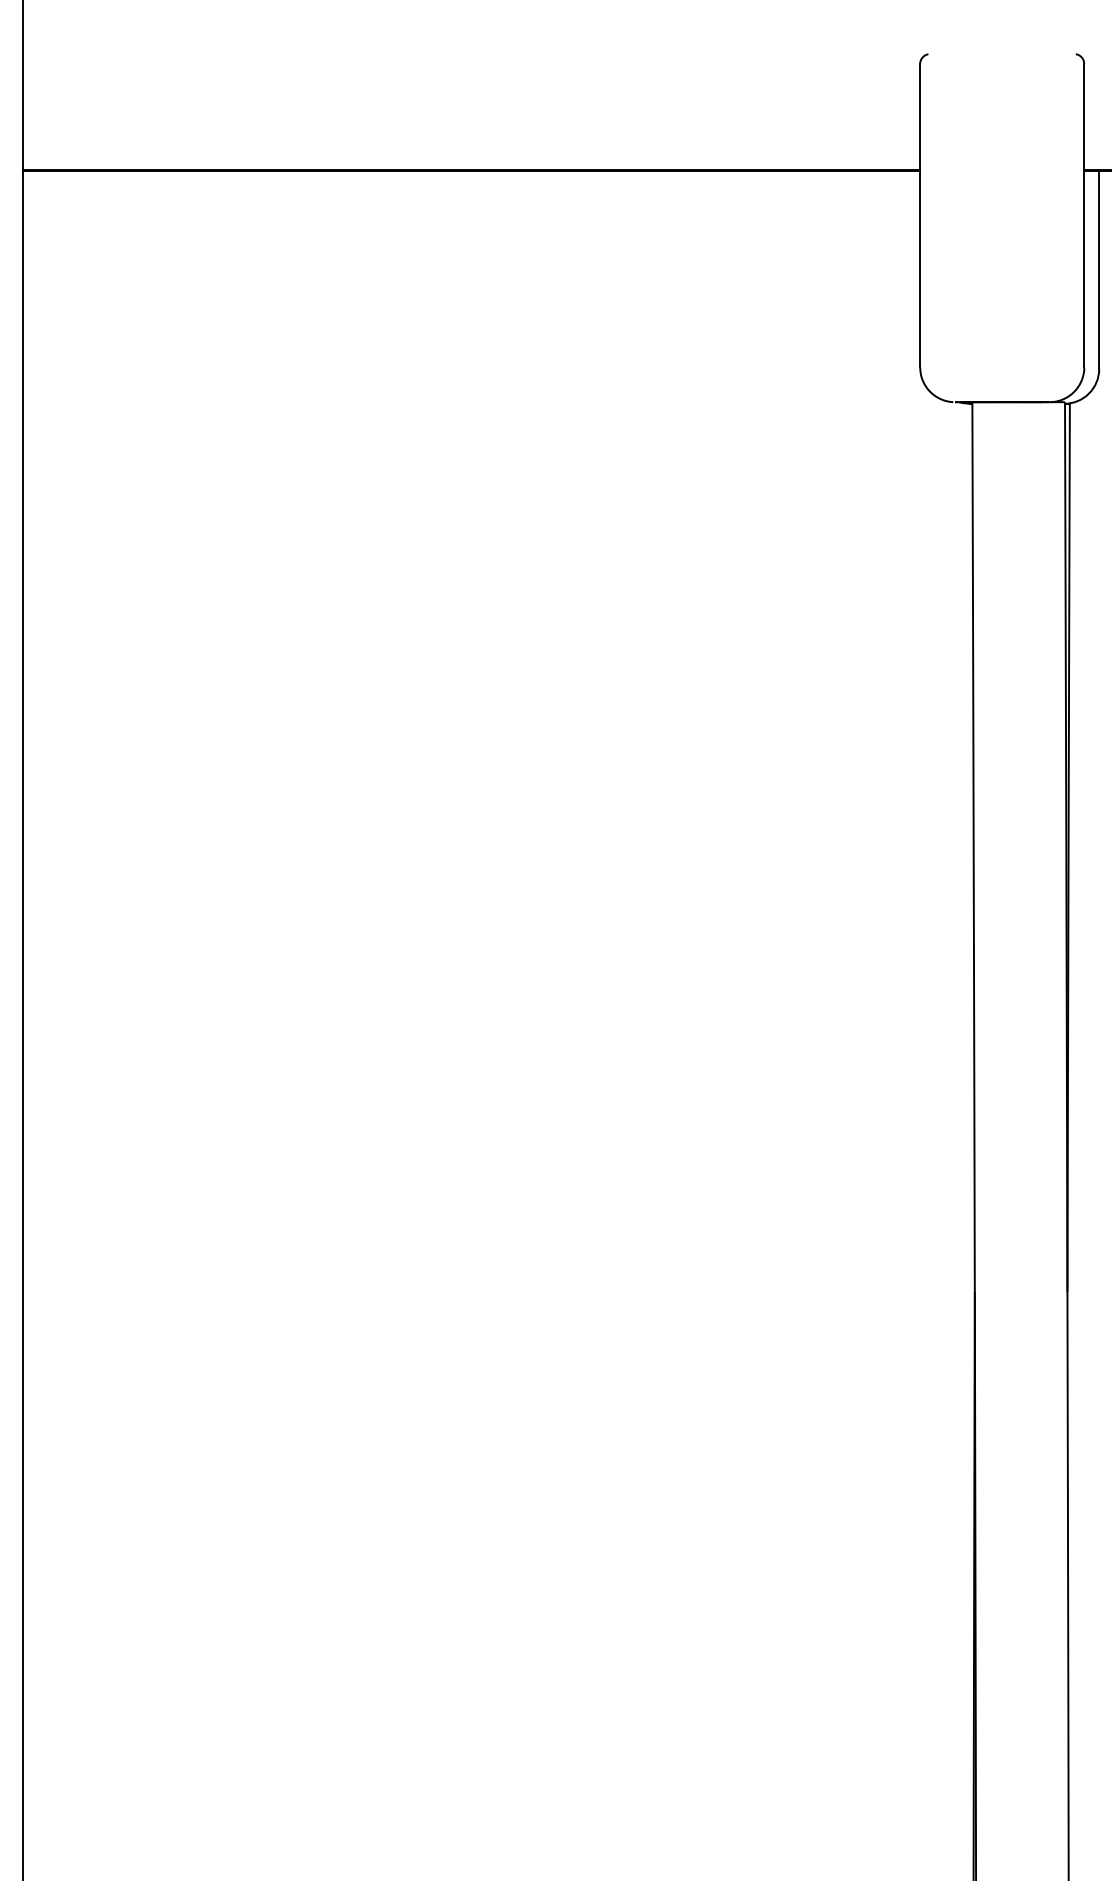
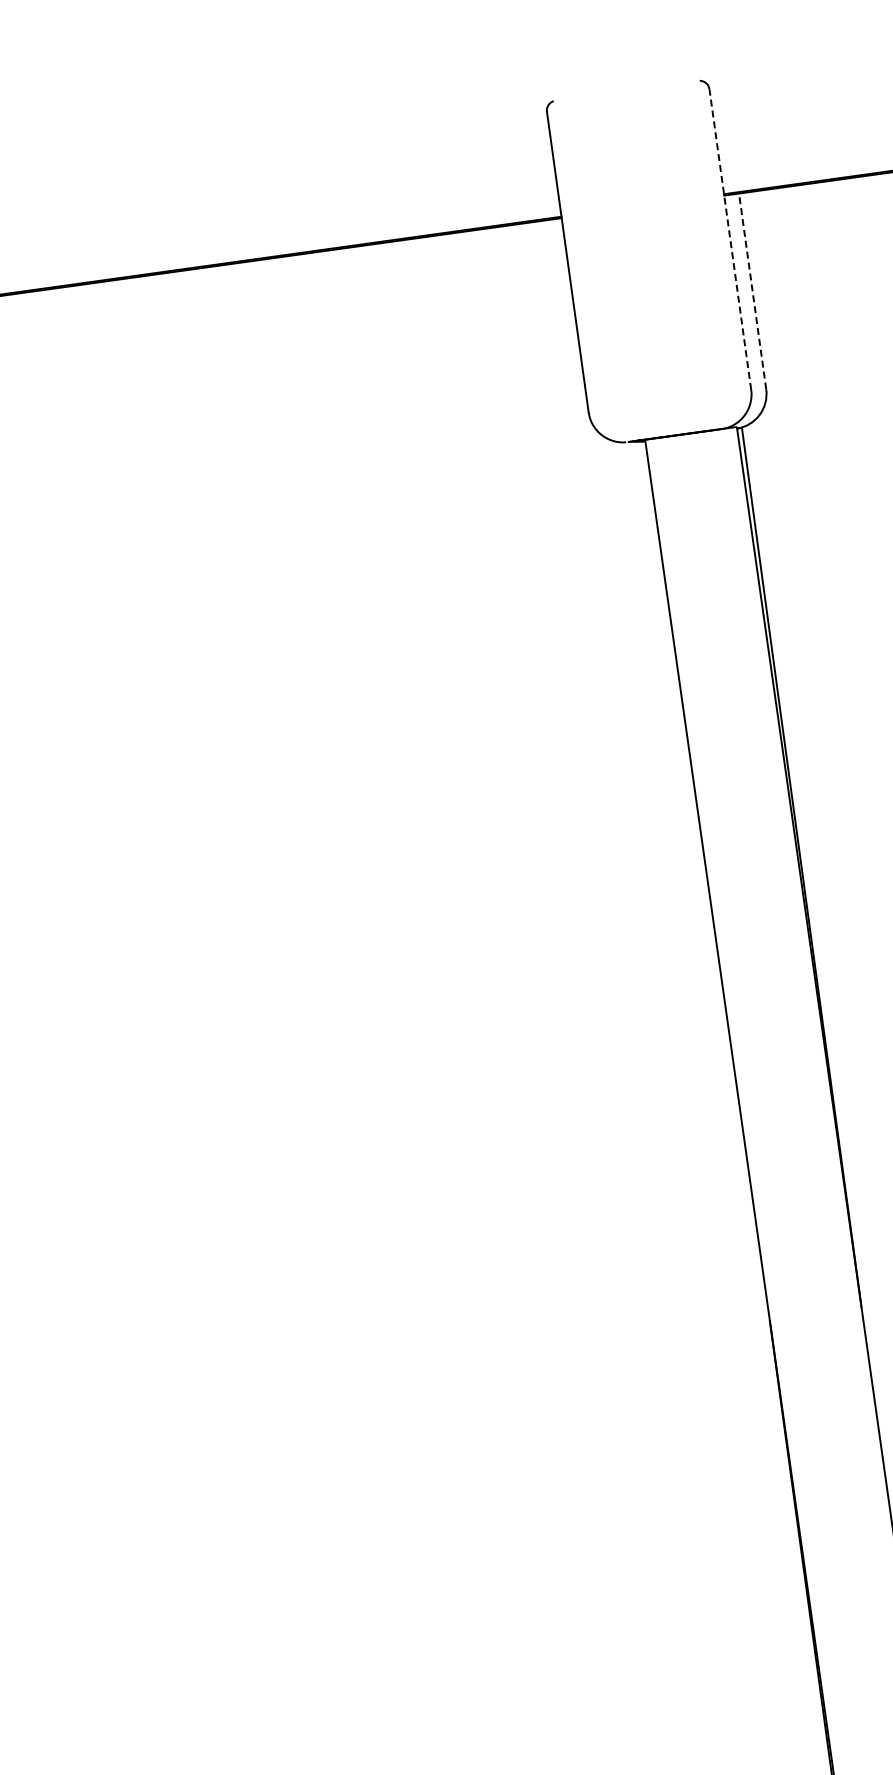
line: (1084, 215) -> (730, 239), solid -> dashed
line: (1099, 270) -> (752, 291), solid -> dashed

